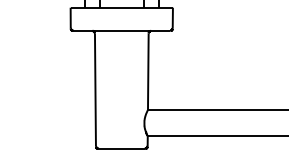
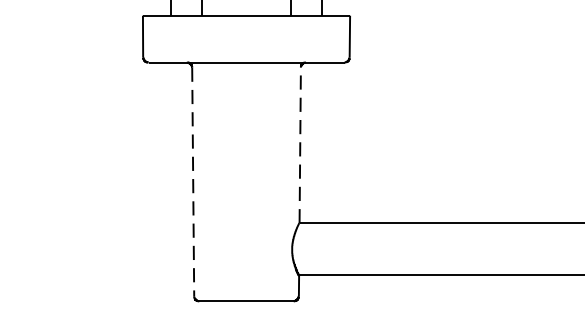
line: (148, 71) -> (300, 144), solid -> dashed
line: (95, 90) -> (193, 183), solid -> dashed

